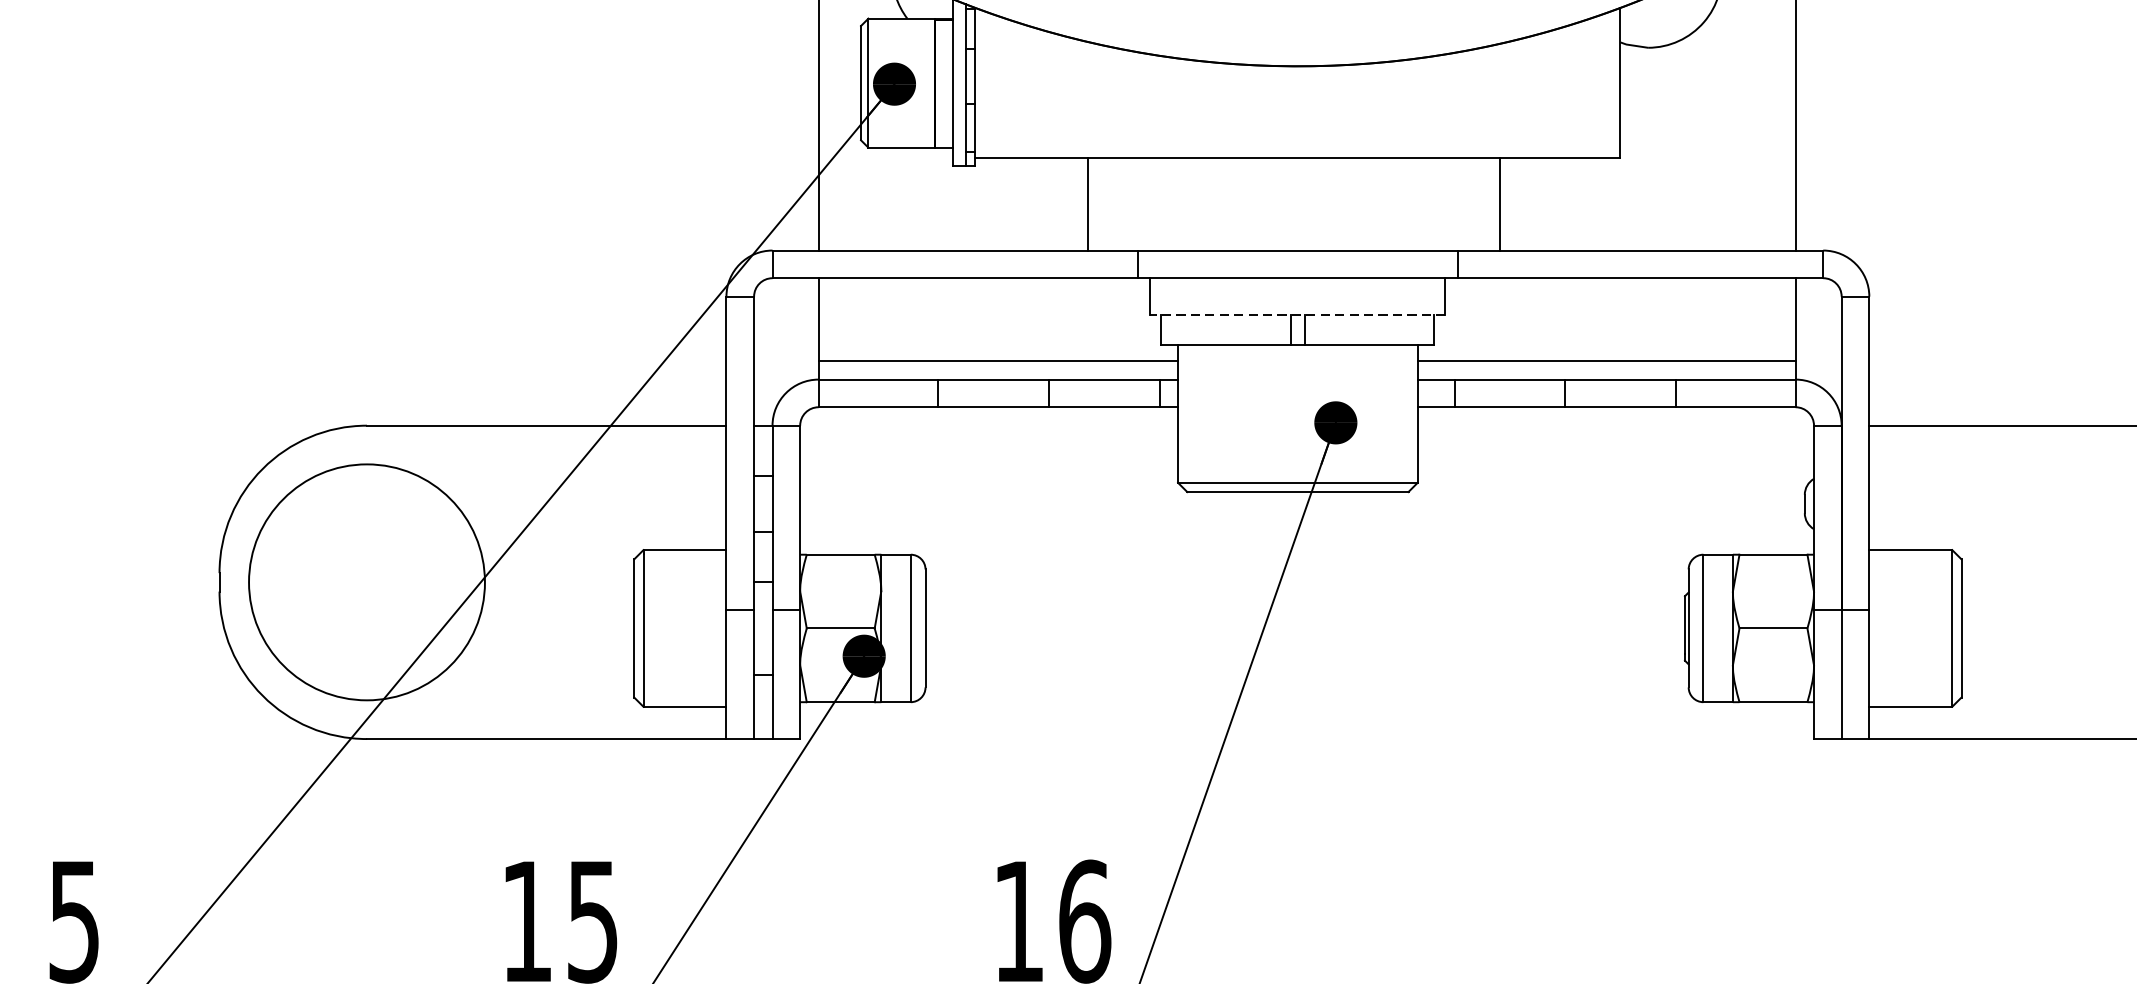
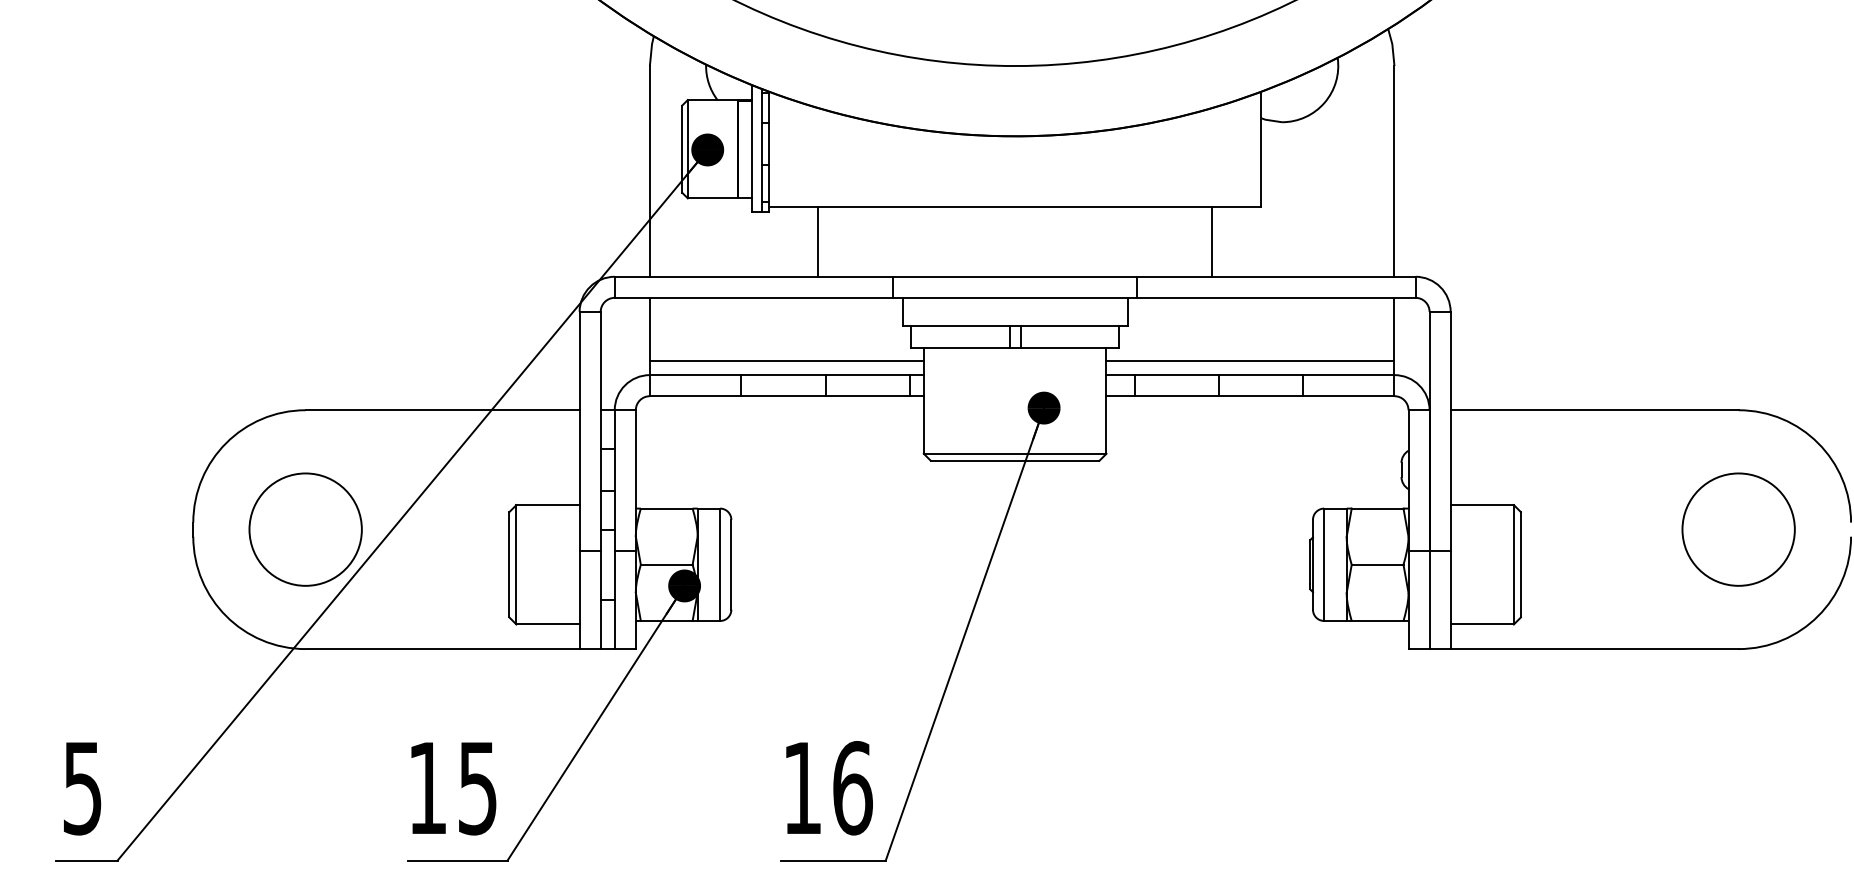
line: (1088, 204) -> (818, 241), moved
line: (1499, 204) -> (1211, 241), moved
line: (1297, 314) -> (1014, 325), dashed -> solid
circle: (366, 582) -> (305, 529), size x0.62

